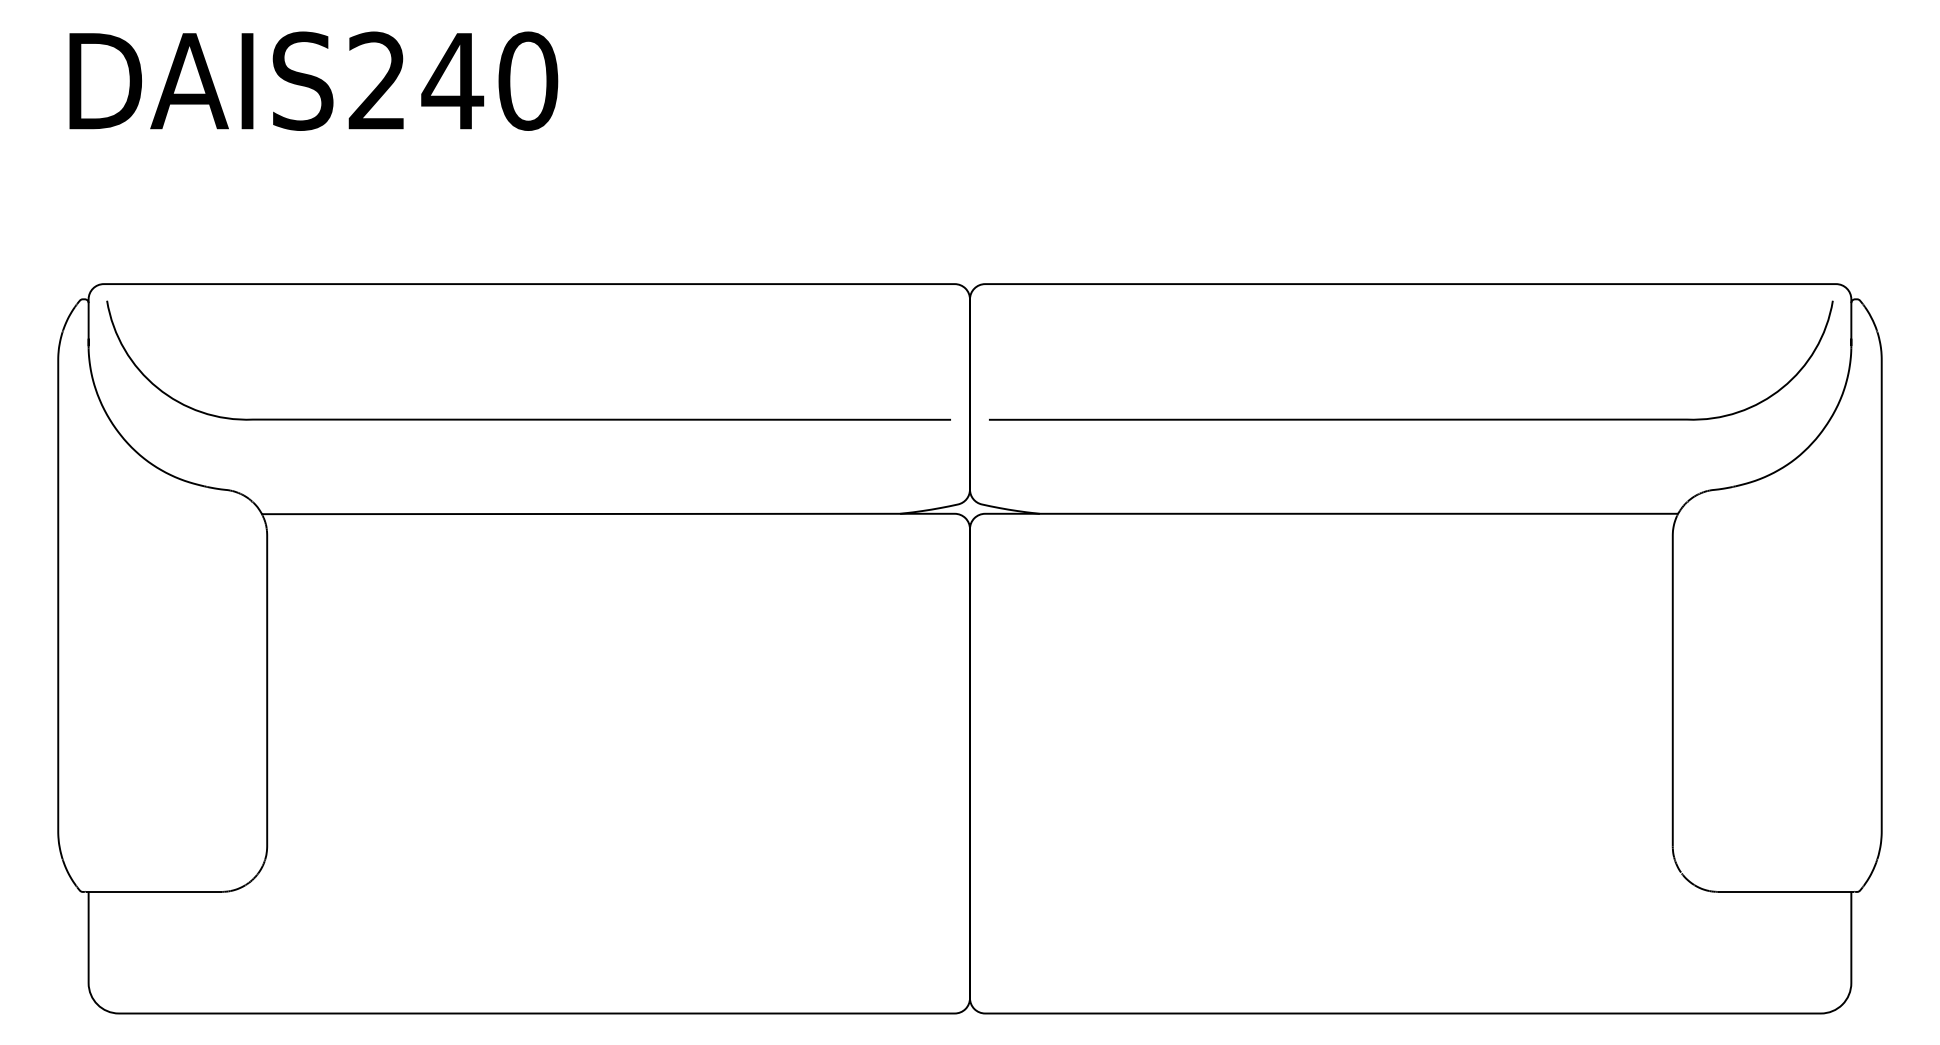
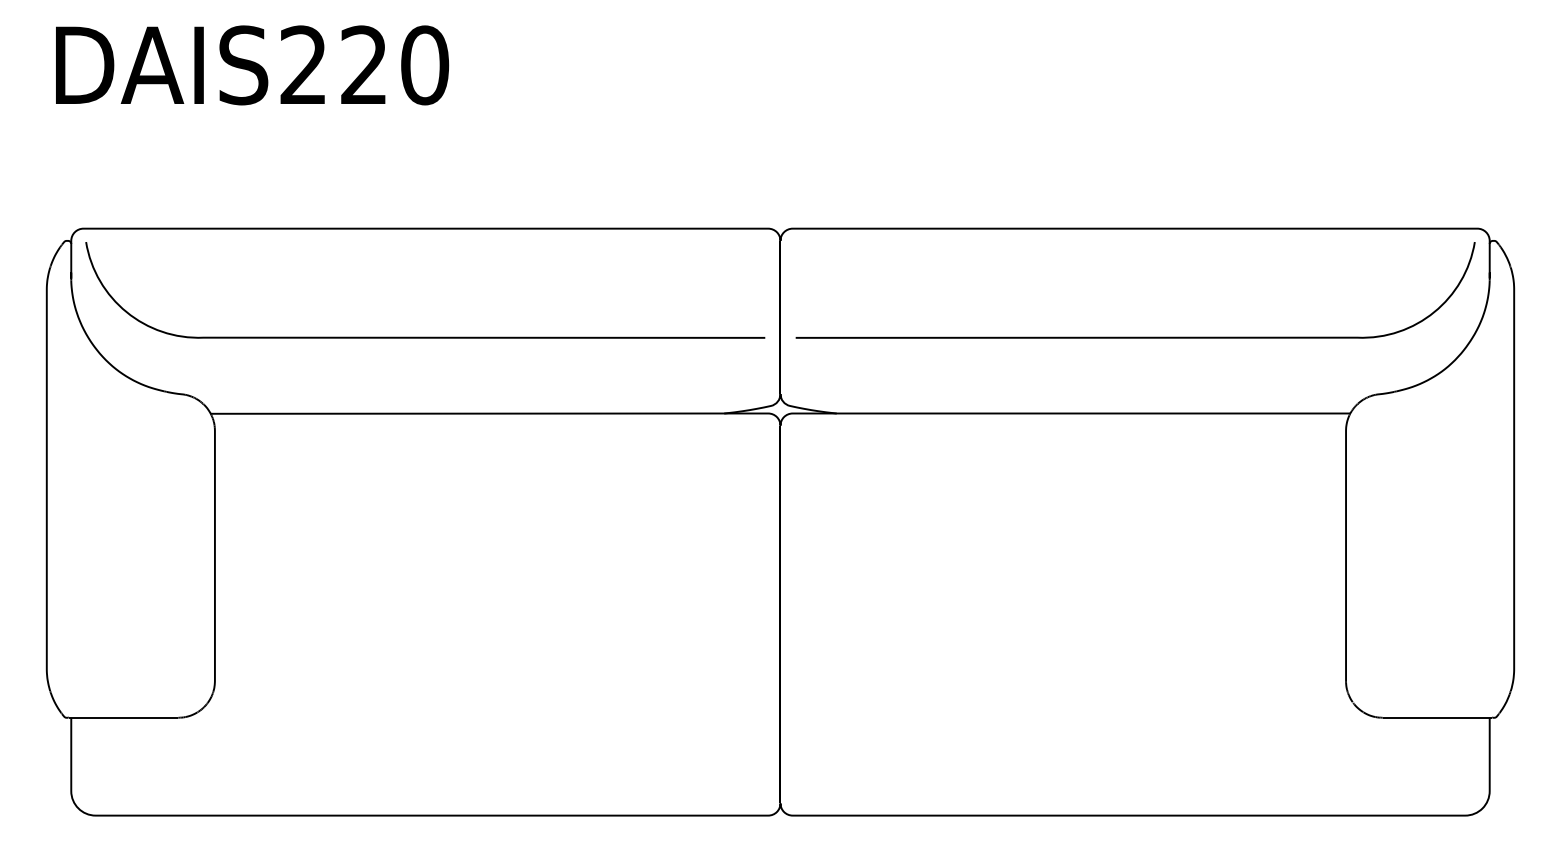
text: (453, 80) -> (364, 64), DAIS240 -> DAIS220

